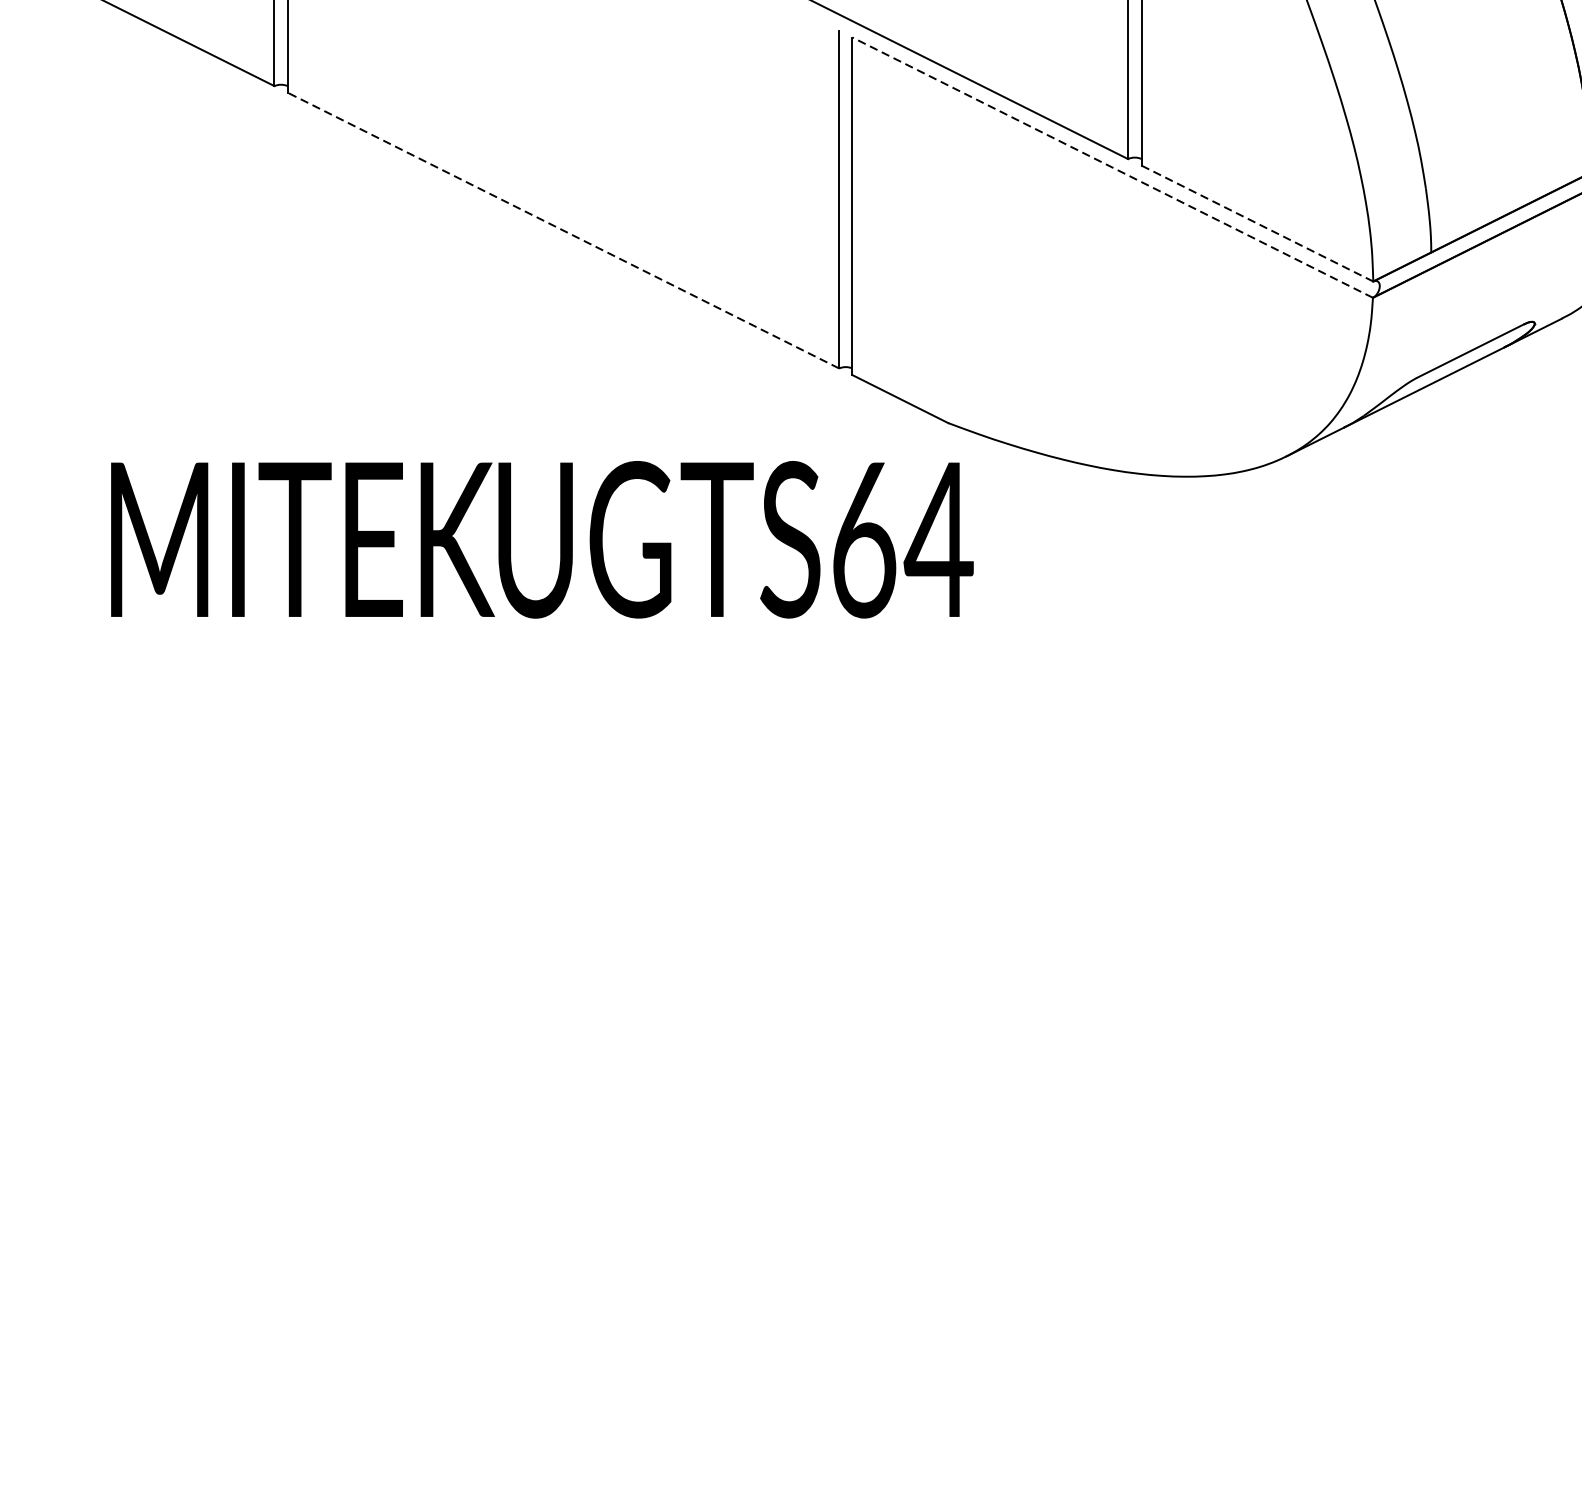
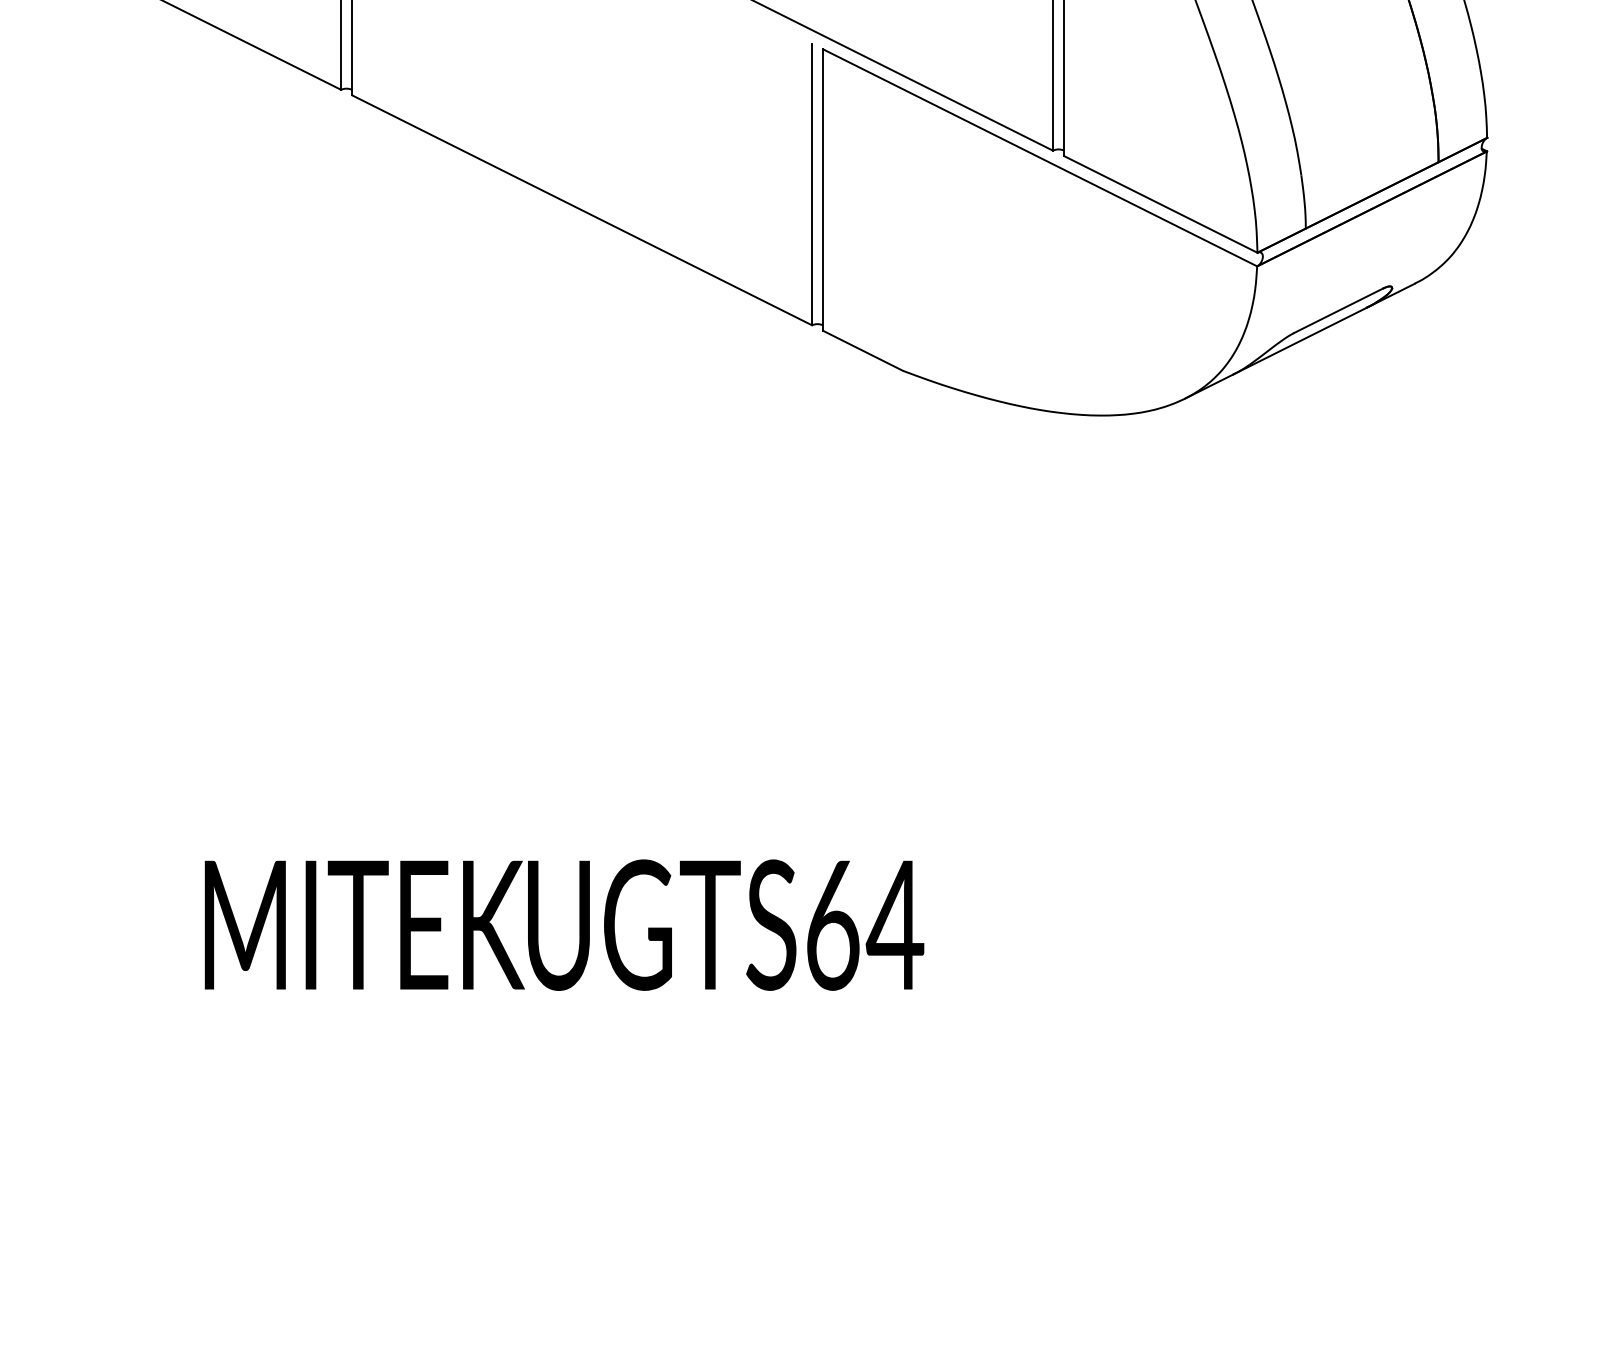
line: (1113, 167) -> (1040, 157), dashed -> solid
line: (1257, 223) -> (1160, 204), dashed -> solid
line: (562, 230) -> (581, 210), dashed -> solid
text: (542, 538) -> (564, 924), moved

